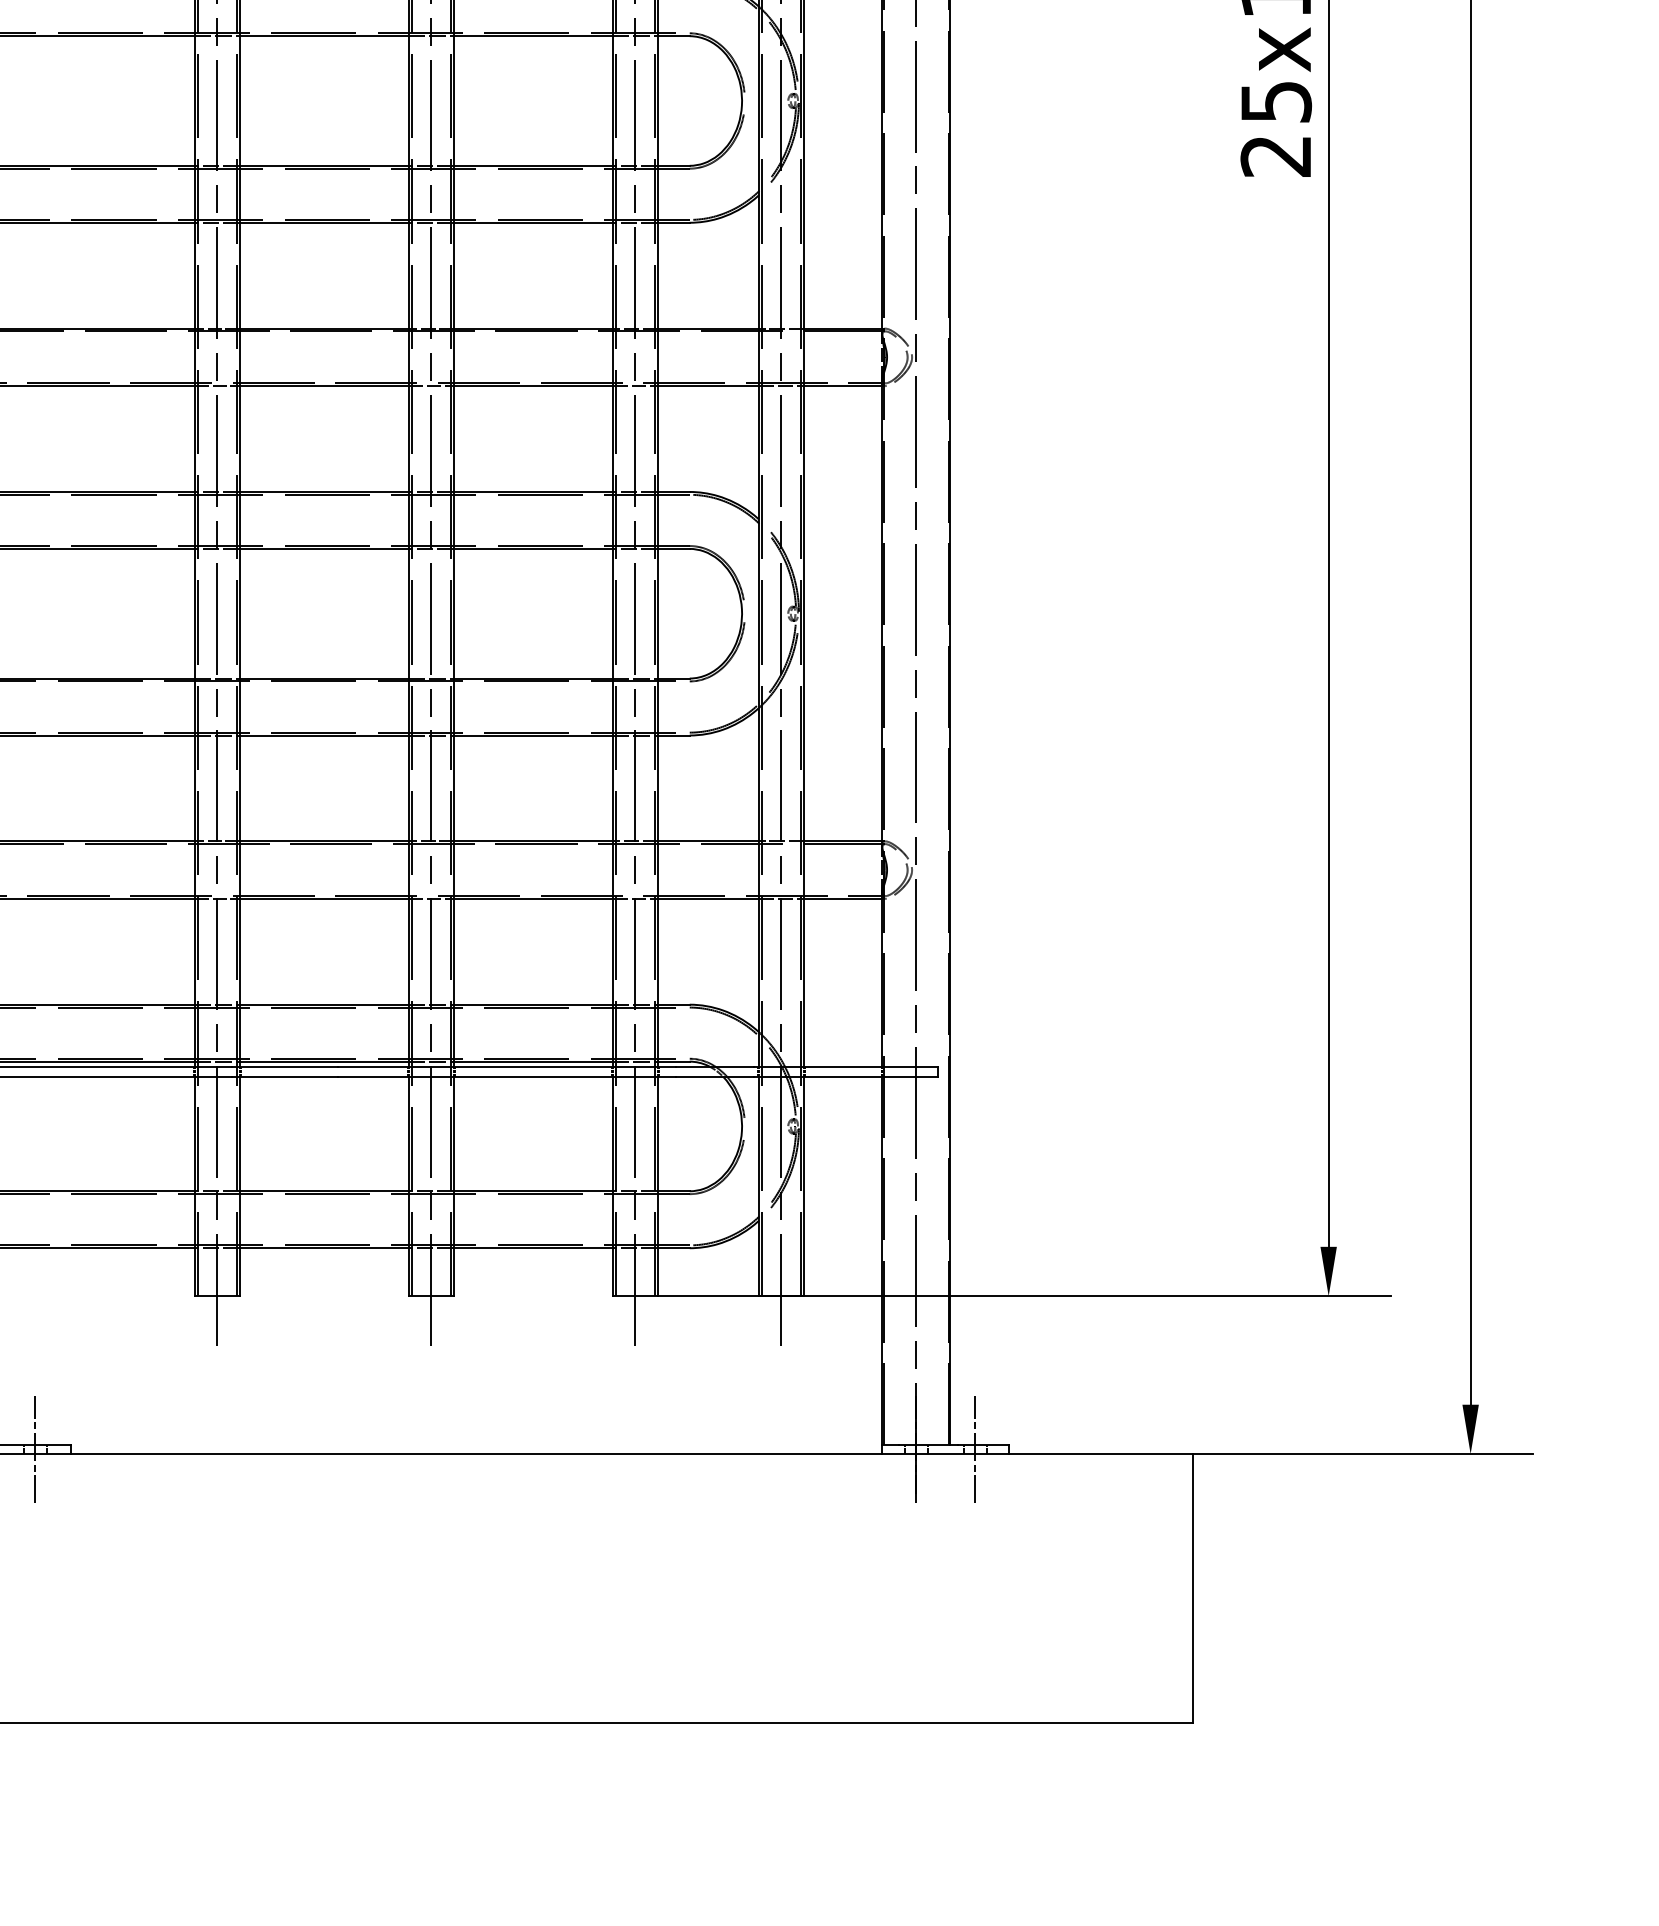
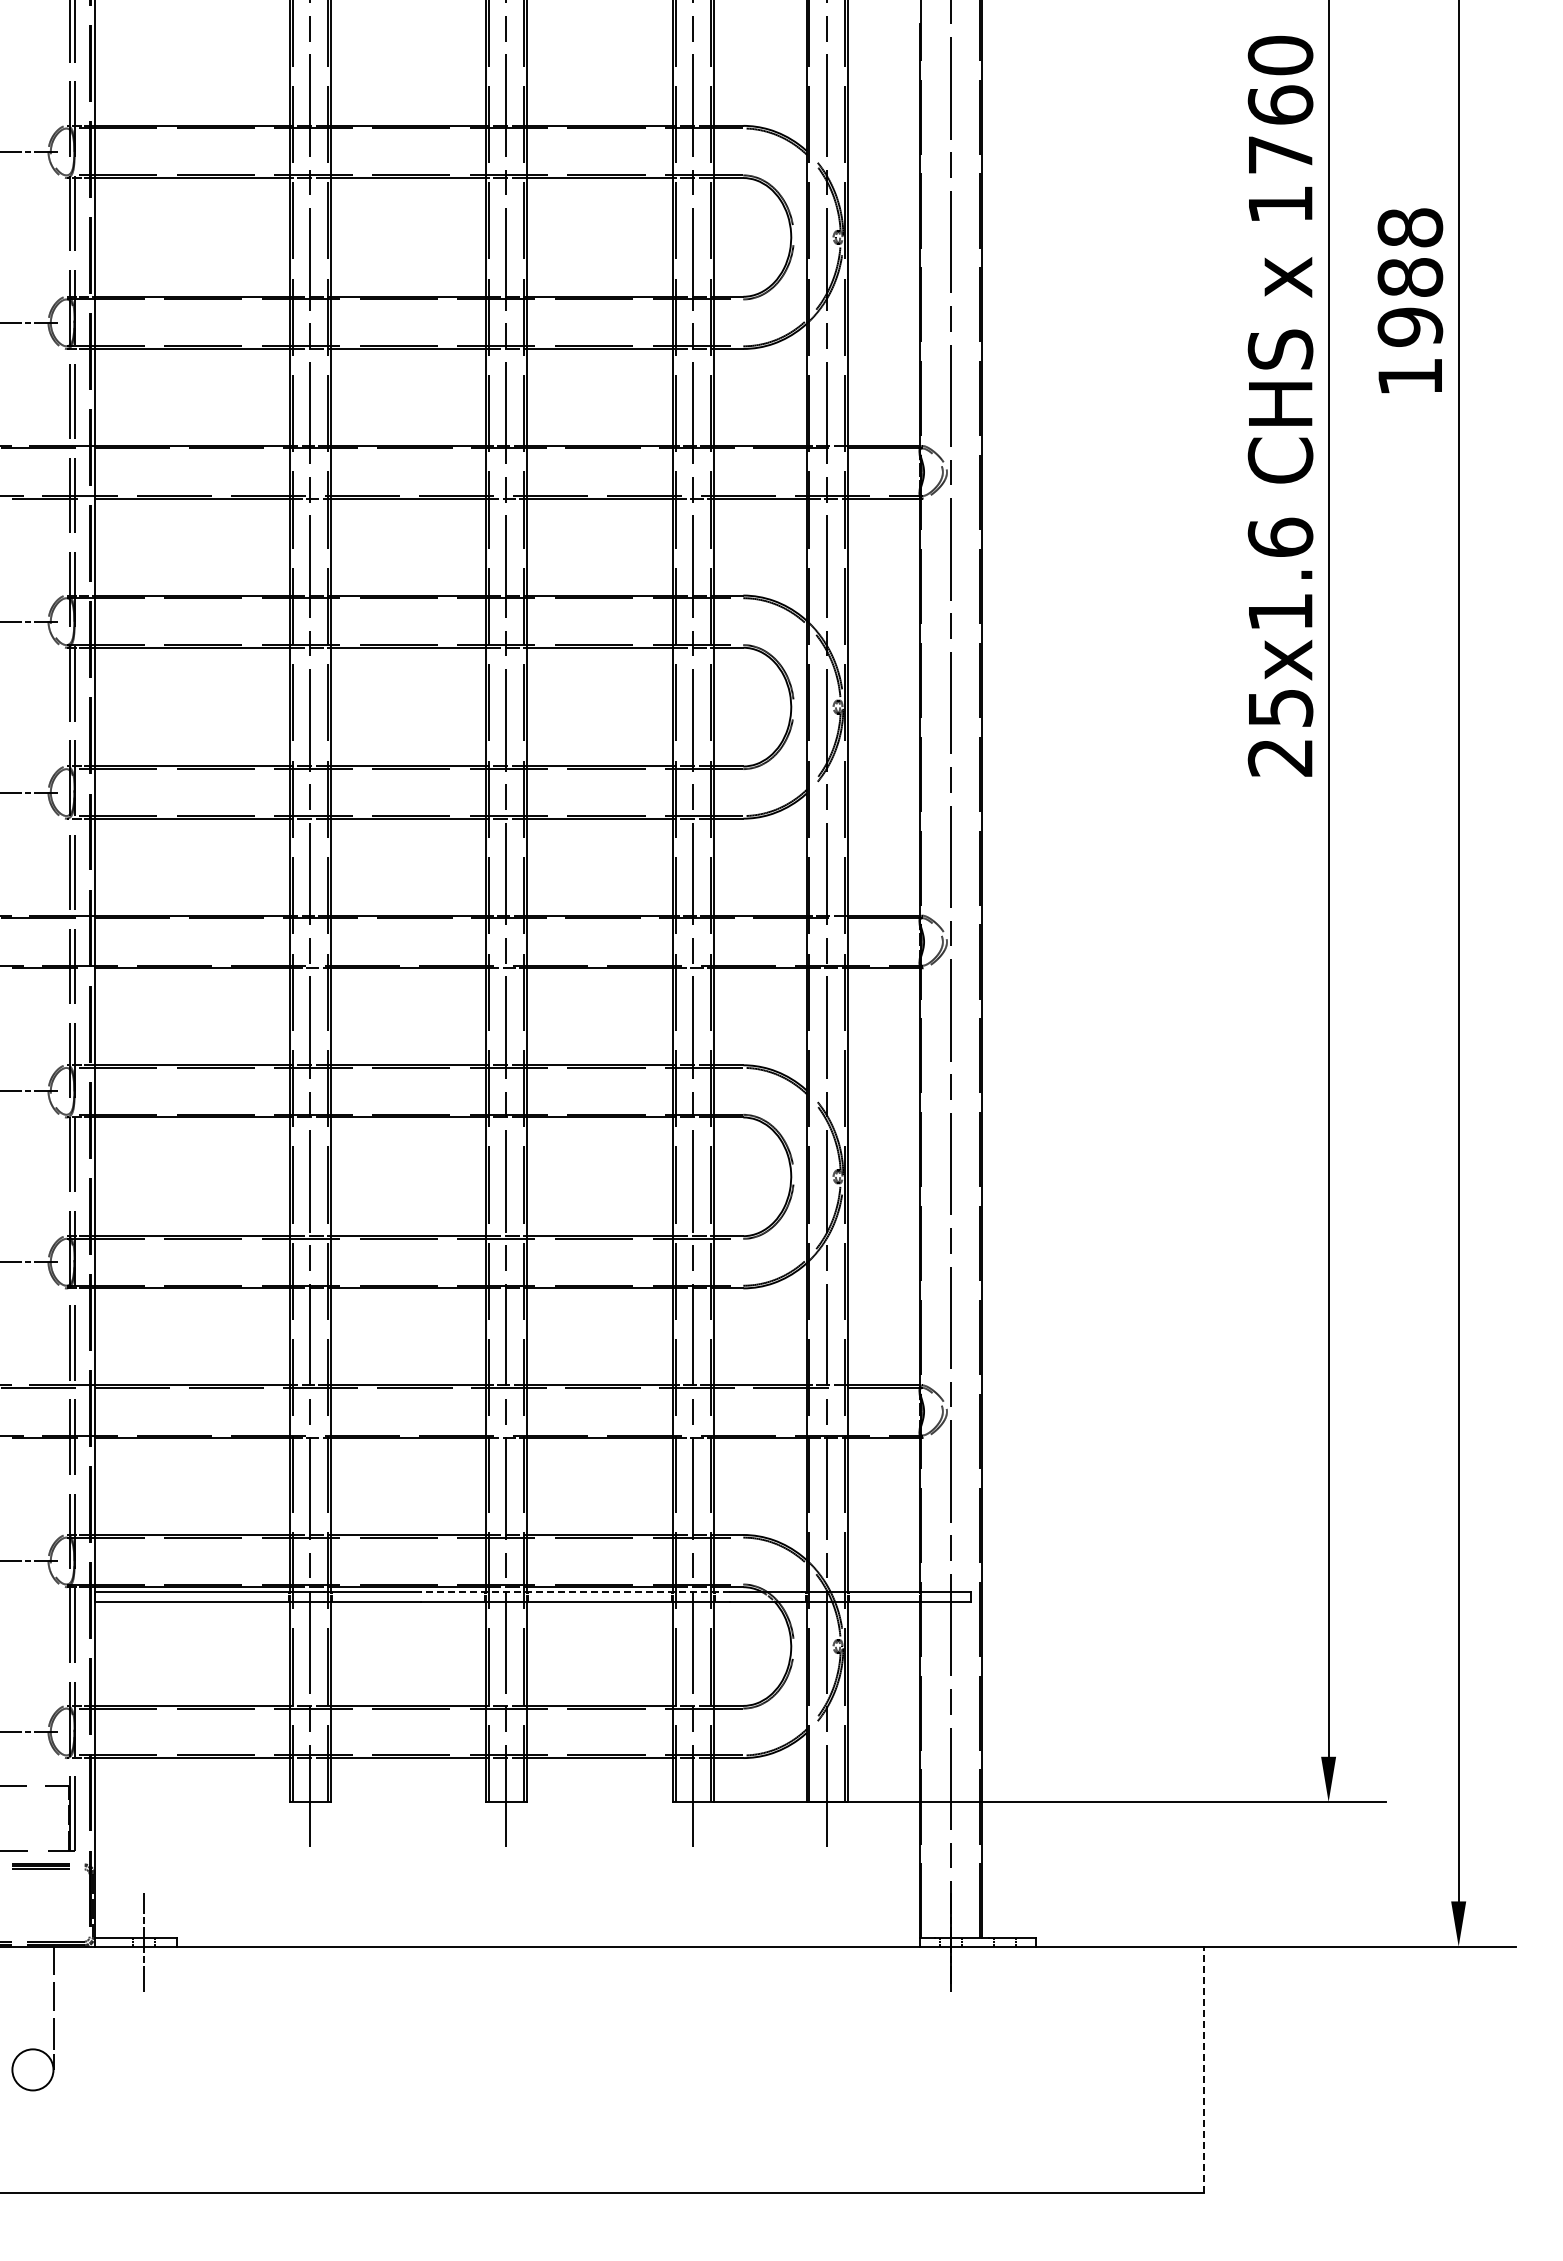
line: (506, 1066) -> (575, 1591), solid -> dashed
line: (974, 1449) -> (1004, 1942), removed
line: (1192, 1588) -> (1203, 2069), solid -> dashed

